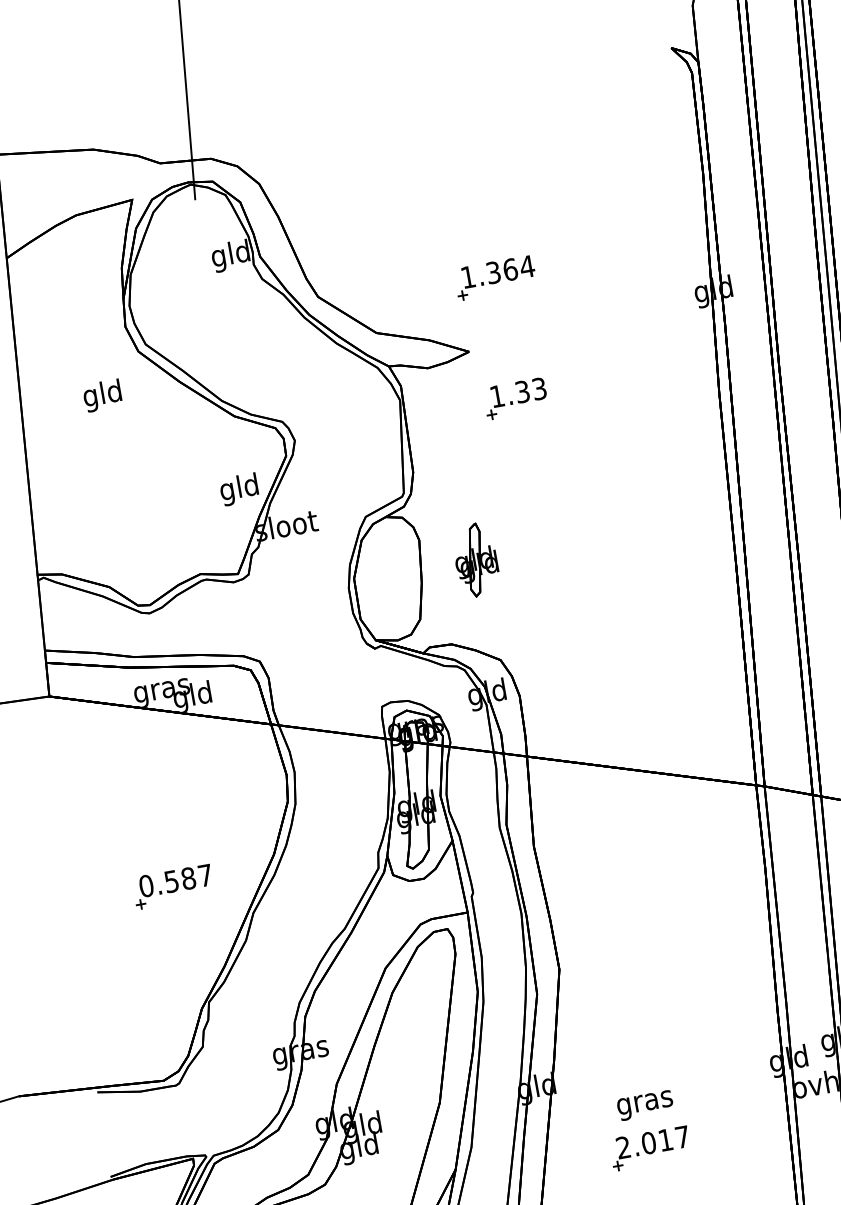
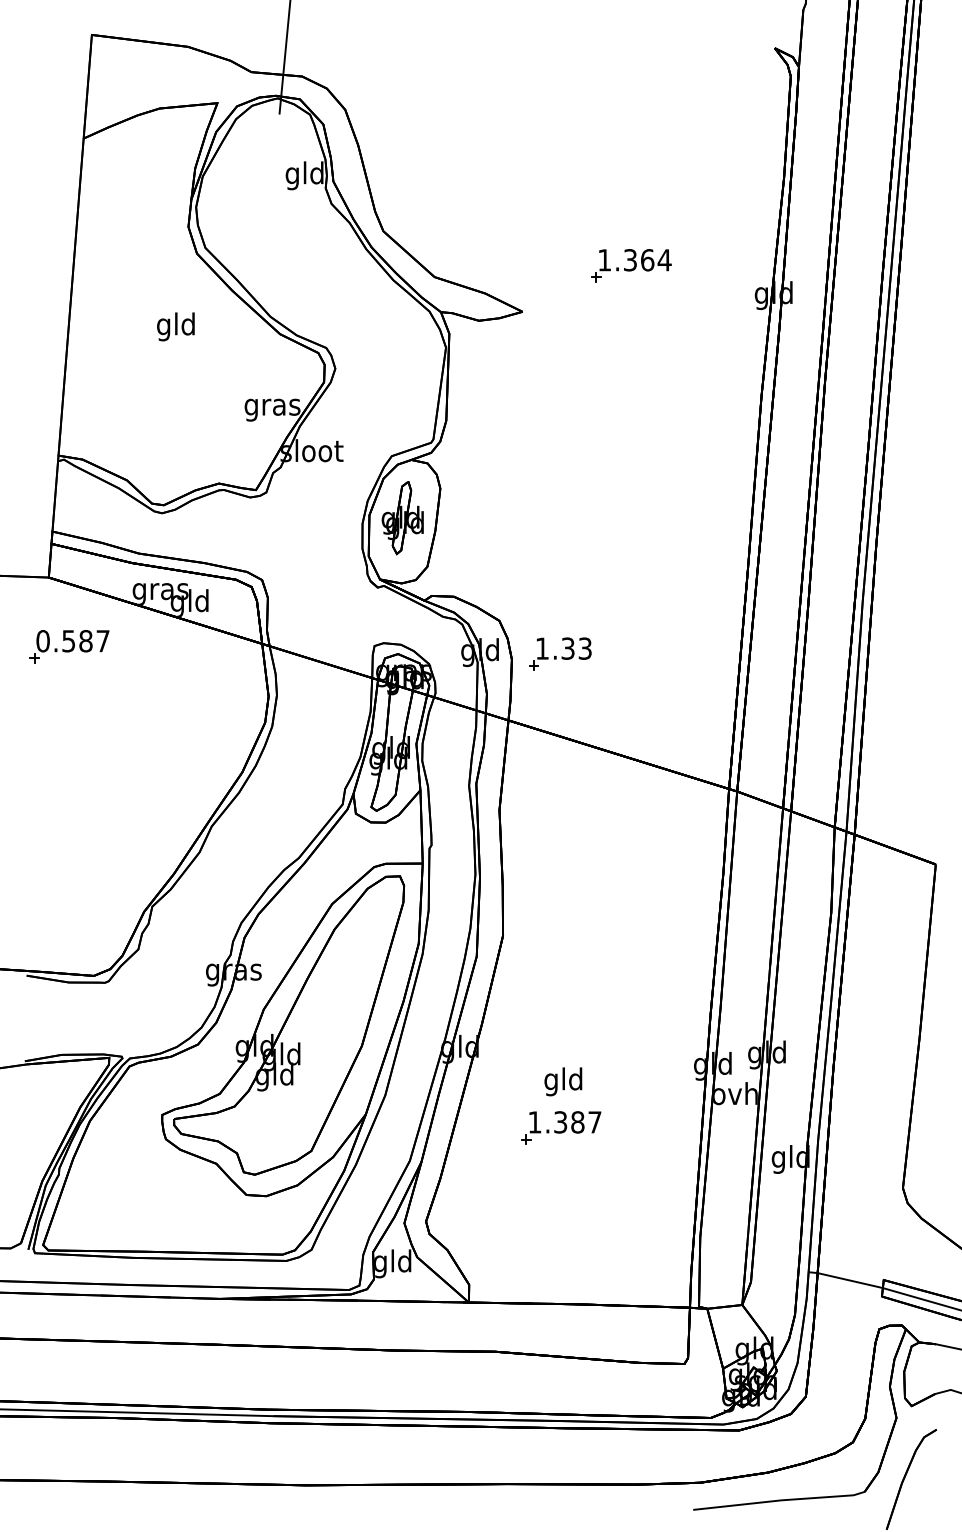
part: (495, 277) -> (631, 265), moved
text: (102, 395) -> (175, 326), moved
part: (515, 397) -> (560, 653), moved
text: (239, 488) -> (272, 406), gld -> gras
part: (475, 560) -> (402, 518), moved
part: (173, 886) -> (69, 646), moved
text: (644, 1102) -> (563, 1081), gras -> gld
text: (644, 1143) -> (556, 1122), 2.017 -> 1.387

